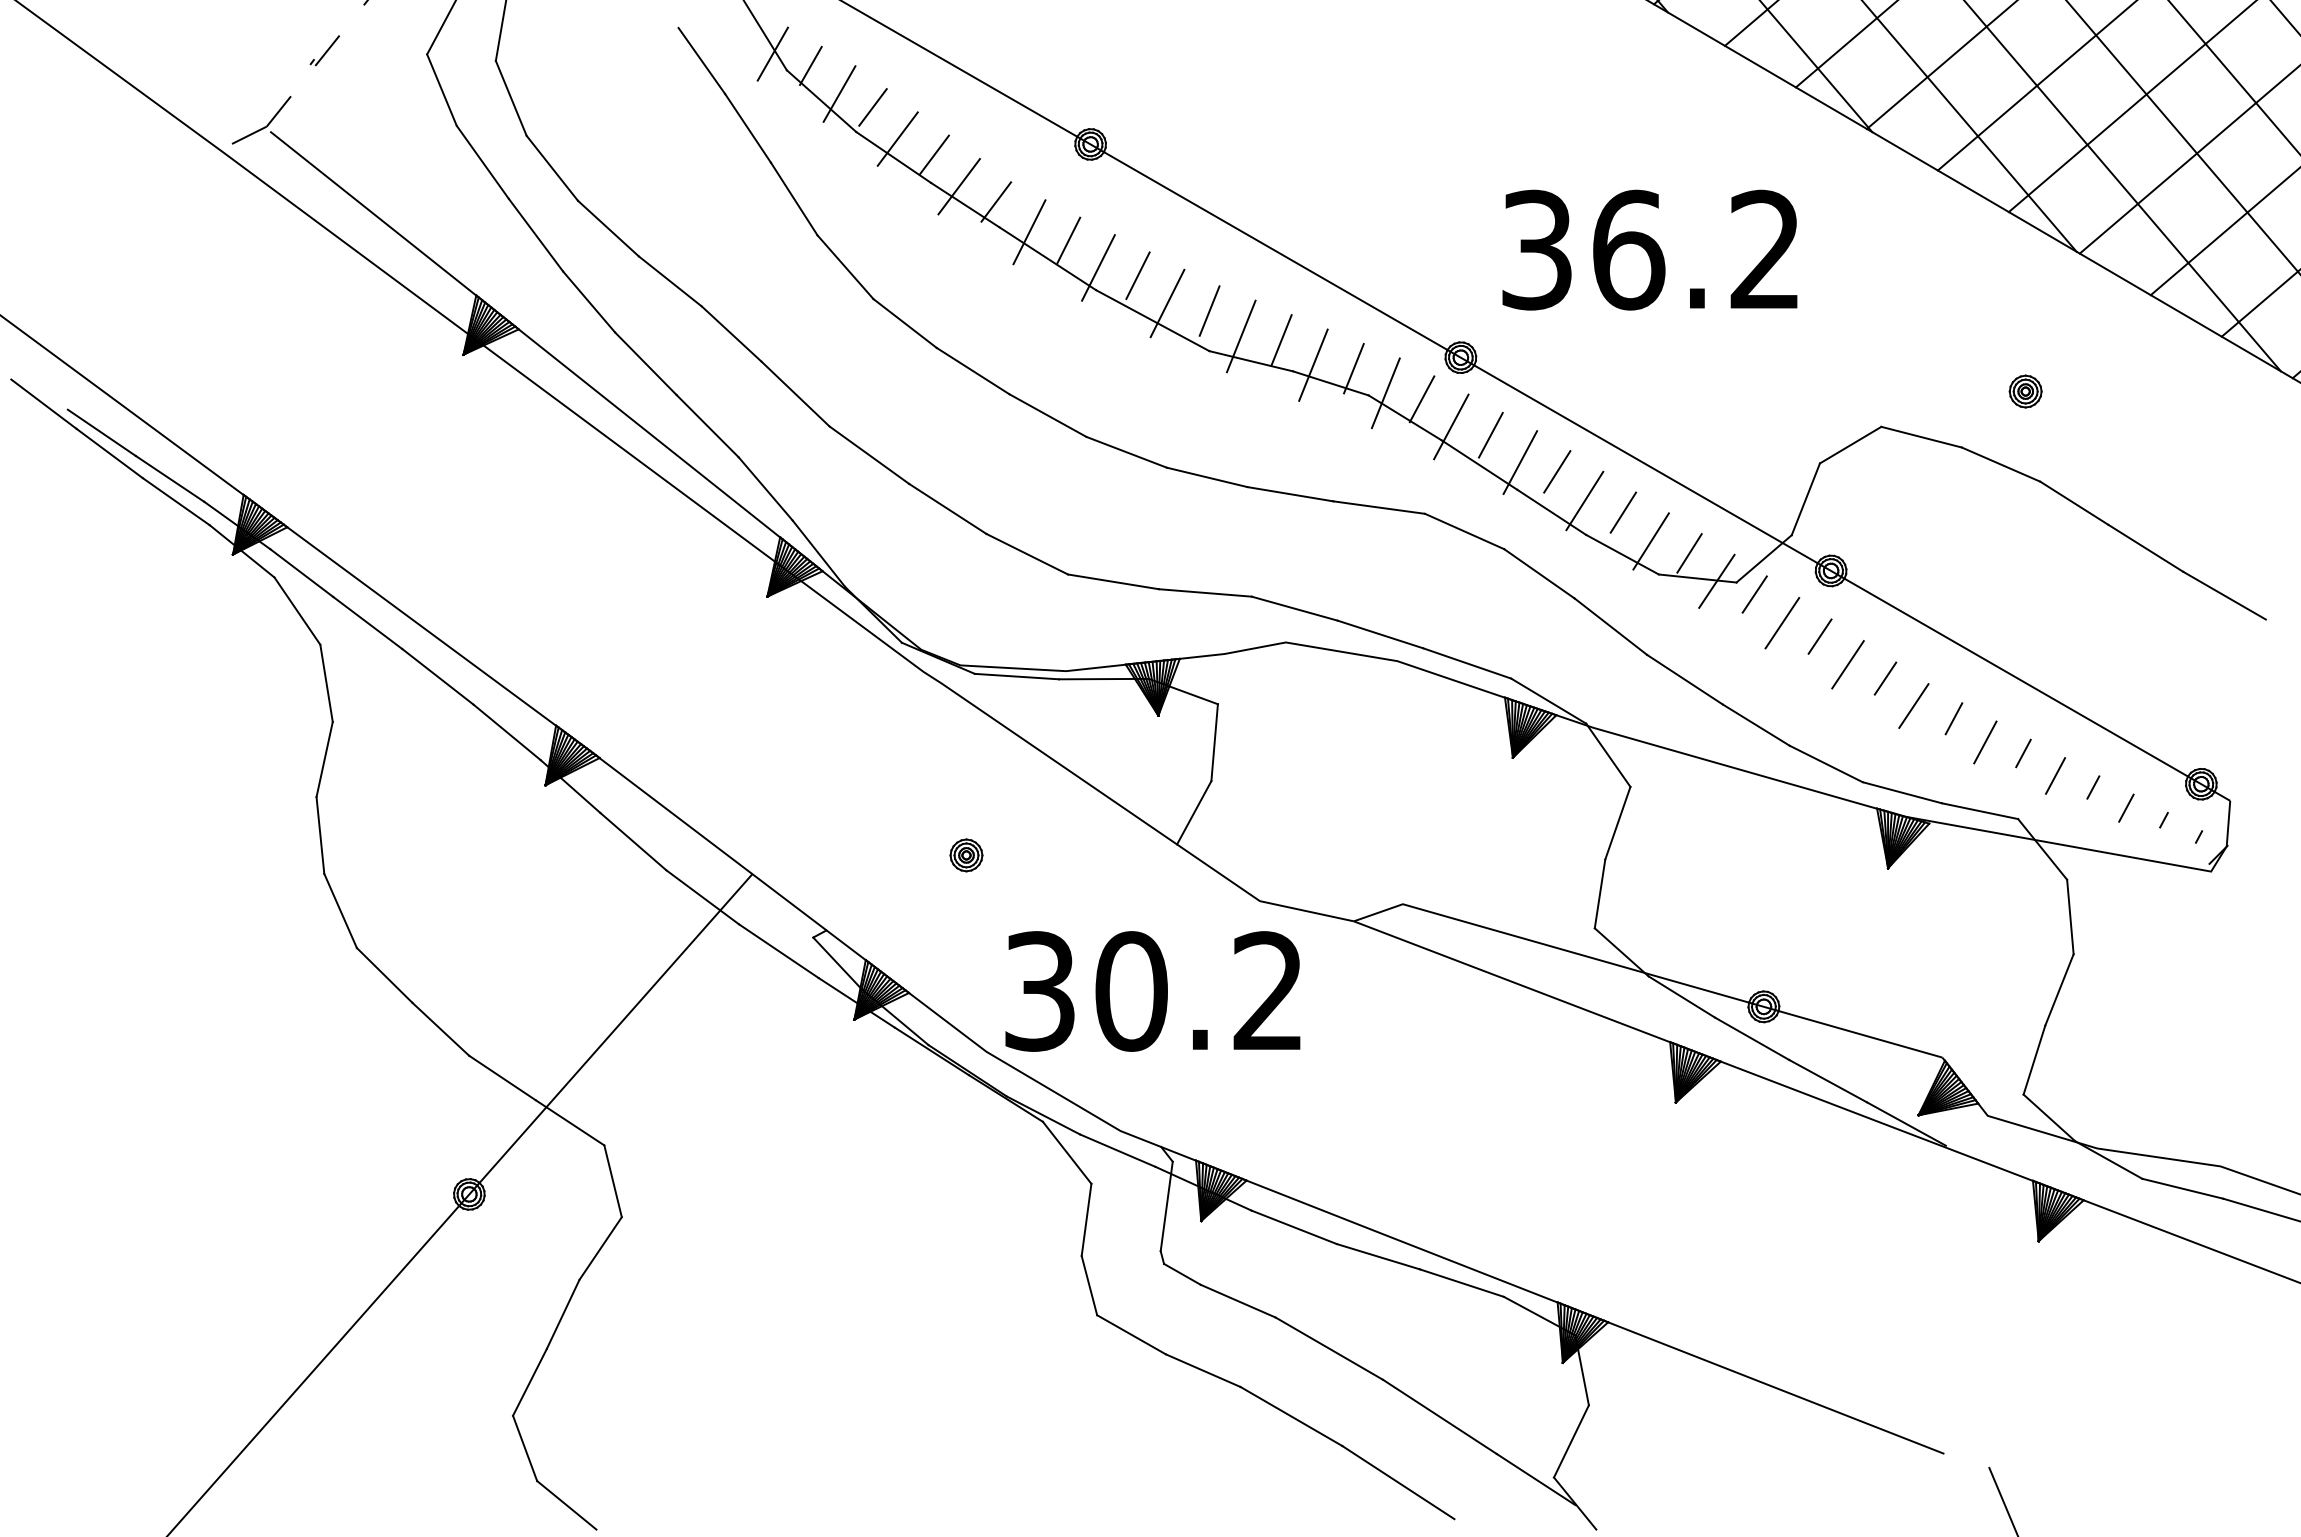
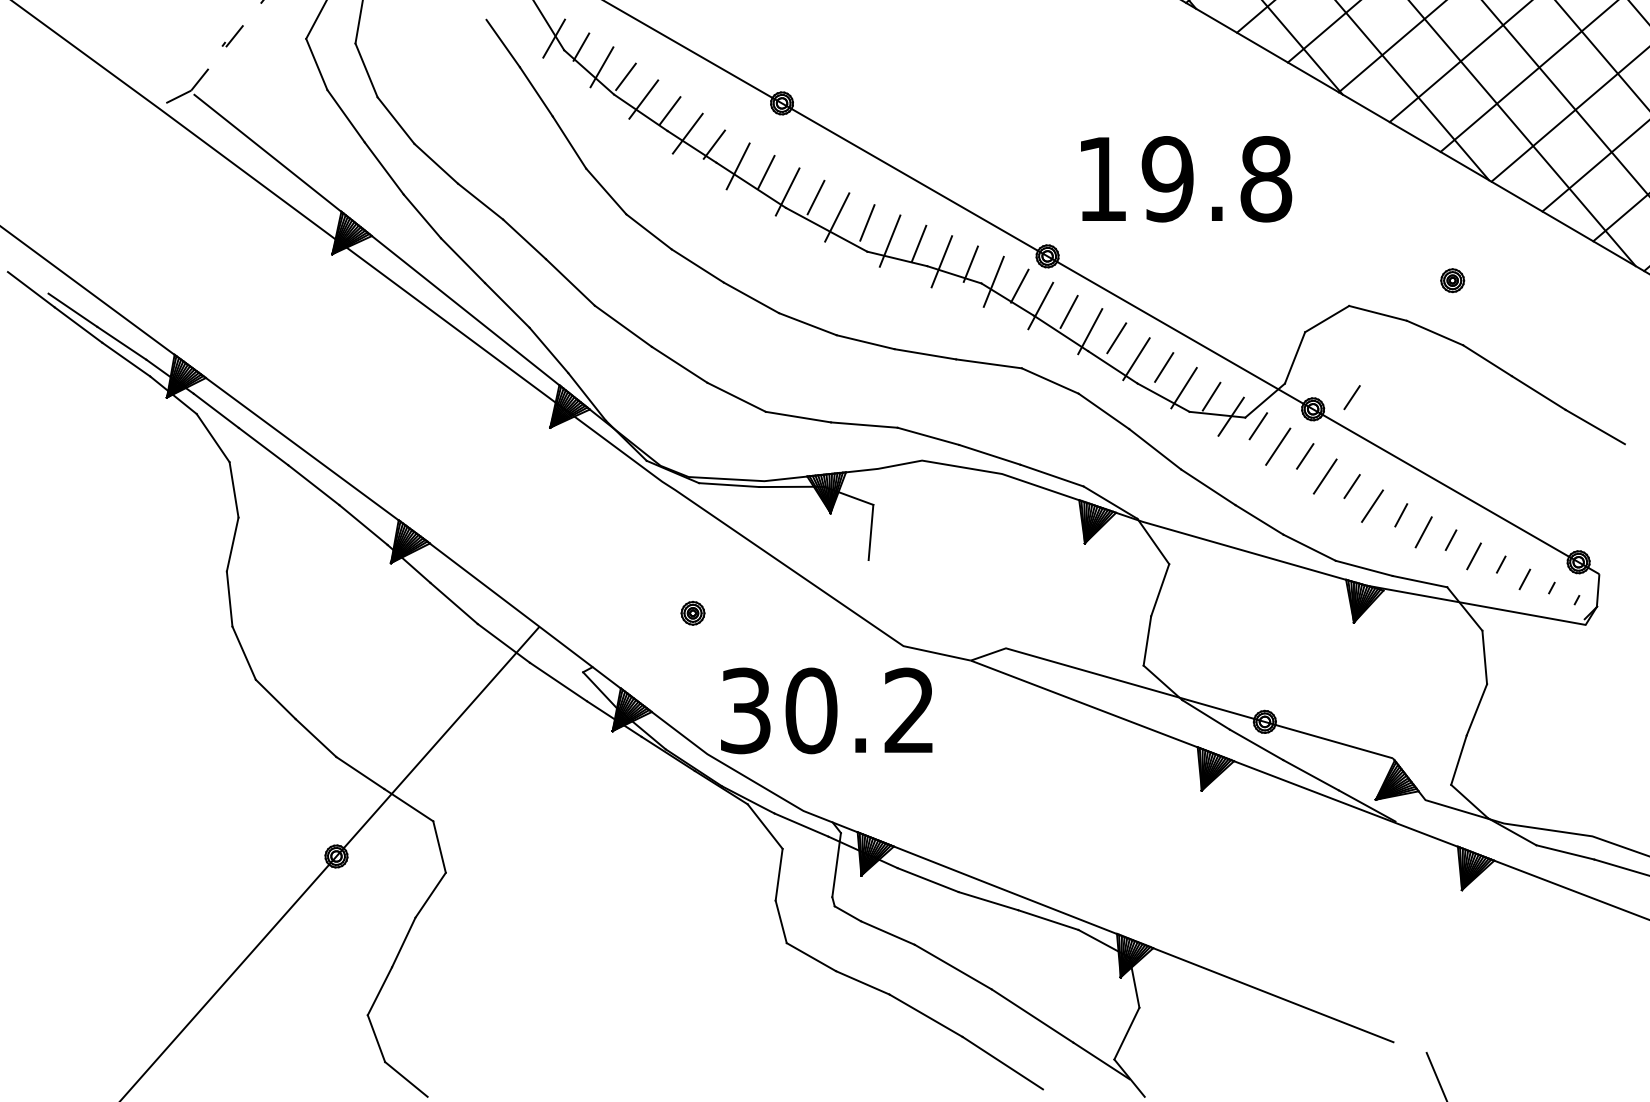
text: (1651, 249) -> (1184, 178), 36.2 -> 19.8
line: (1885, 554) -> (1352, 397), added
line: (1194, 812) -> (856, 582), removed

